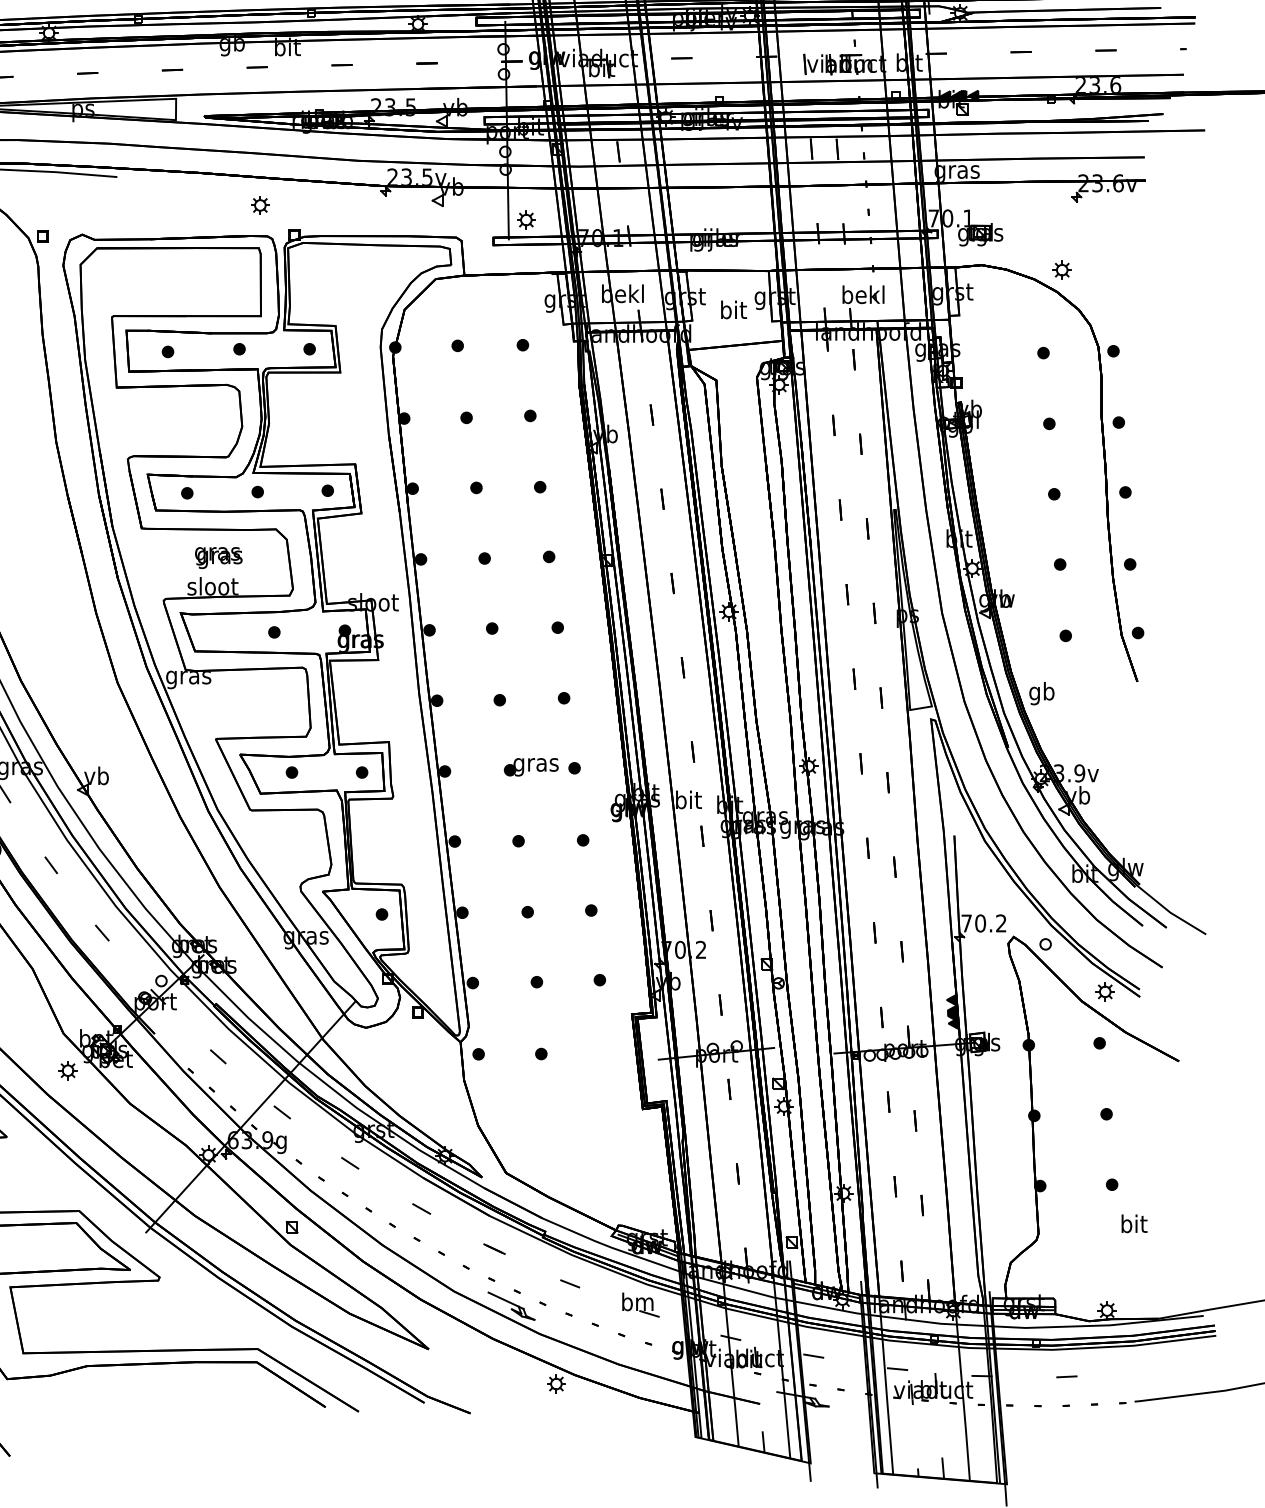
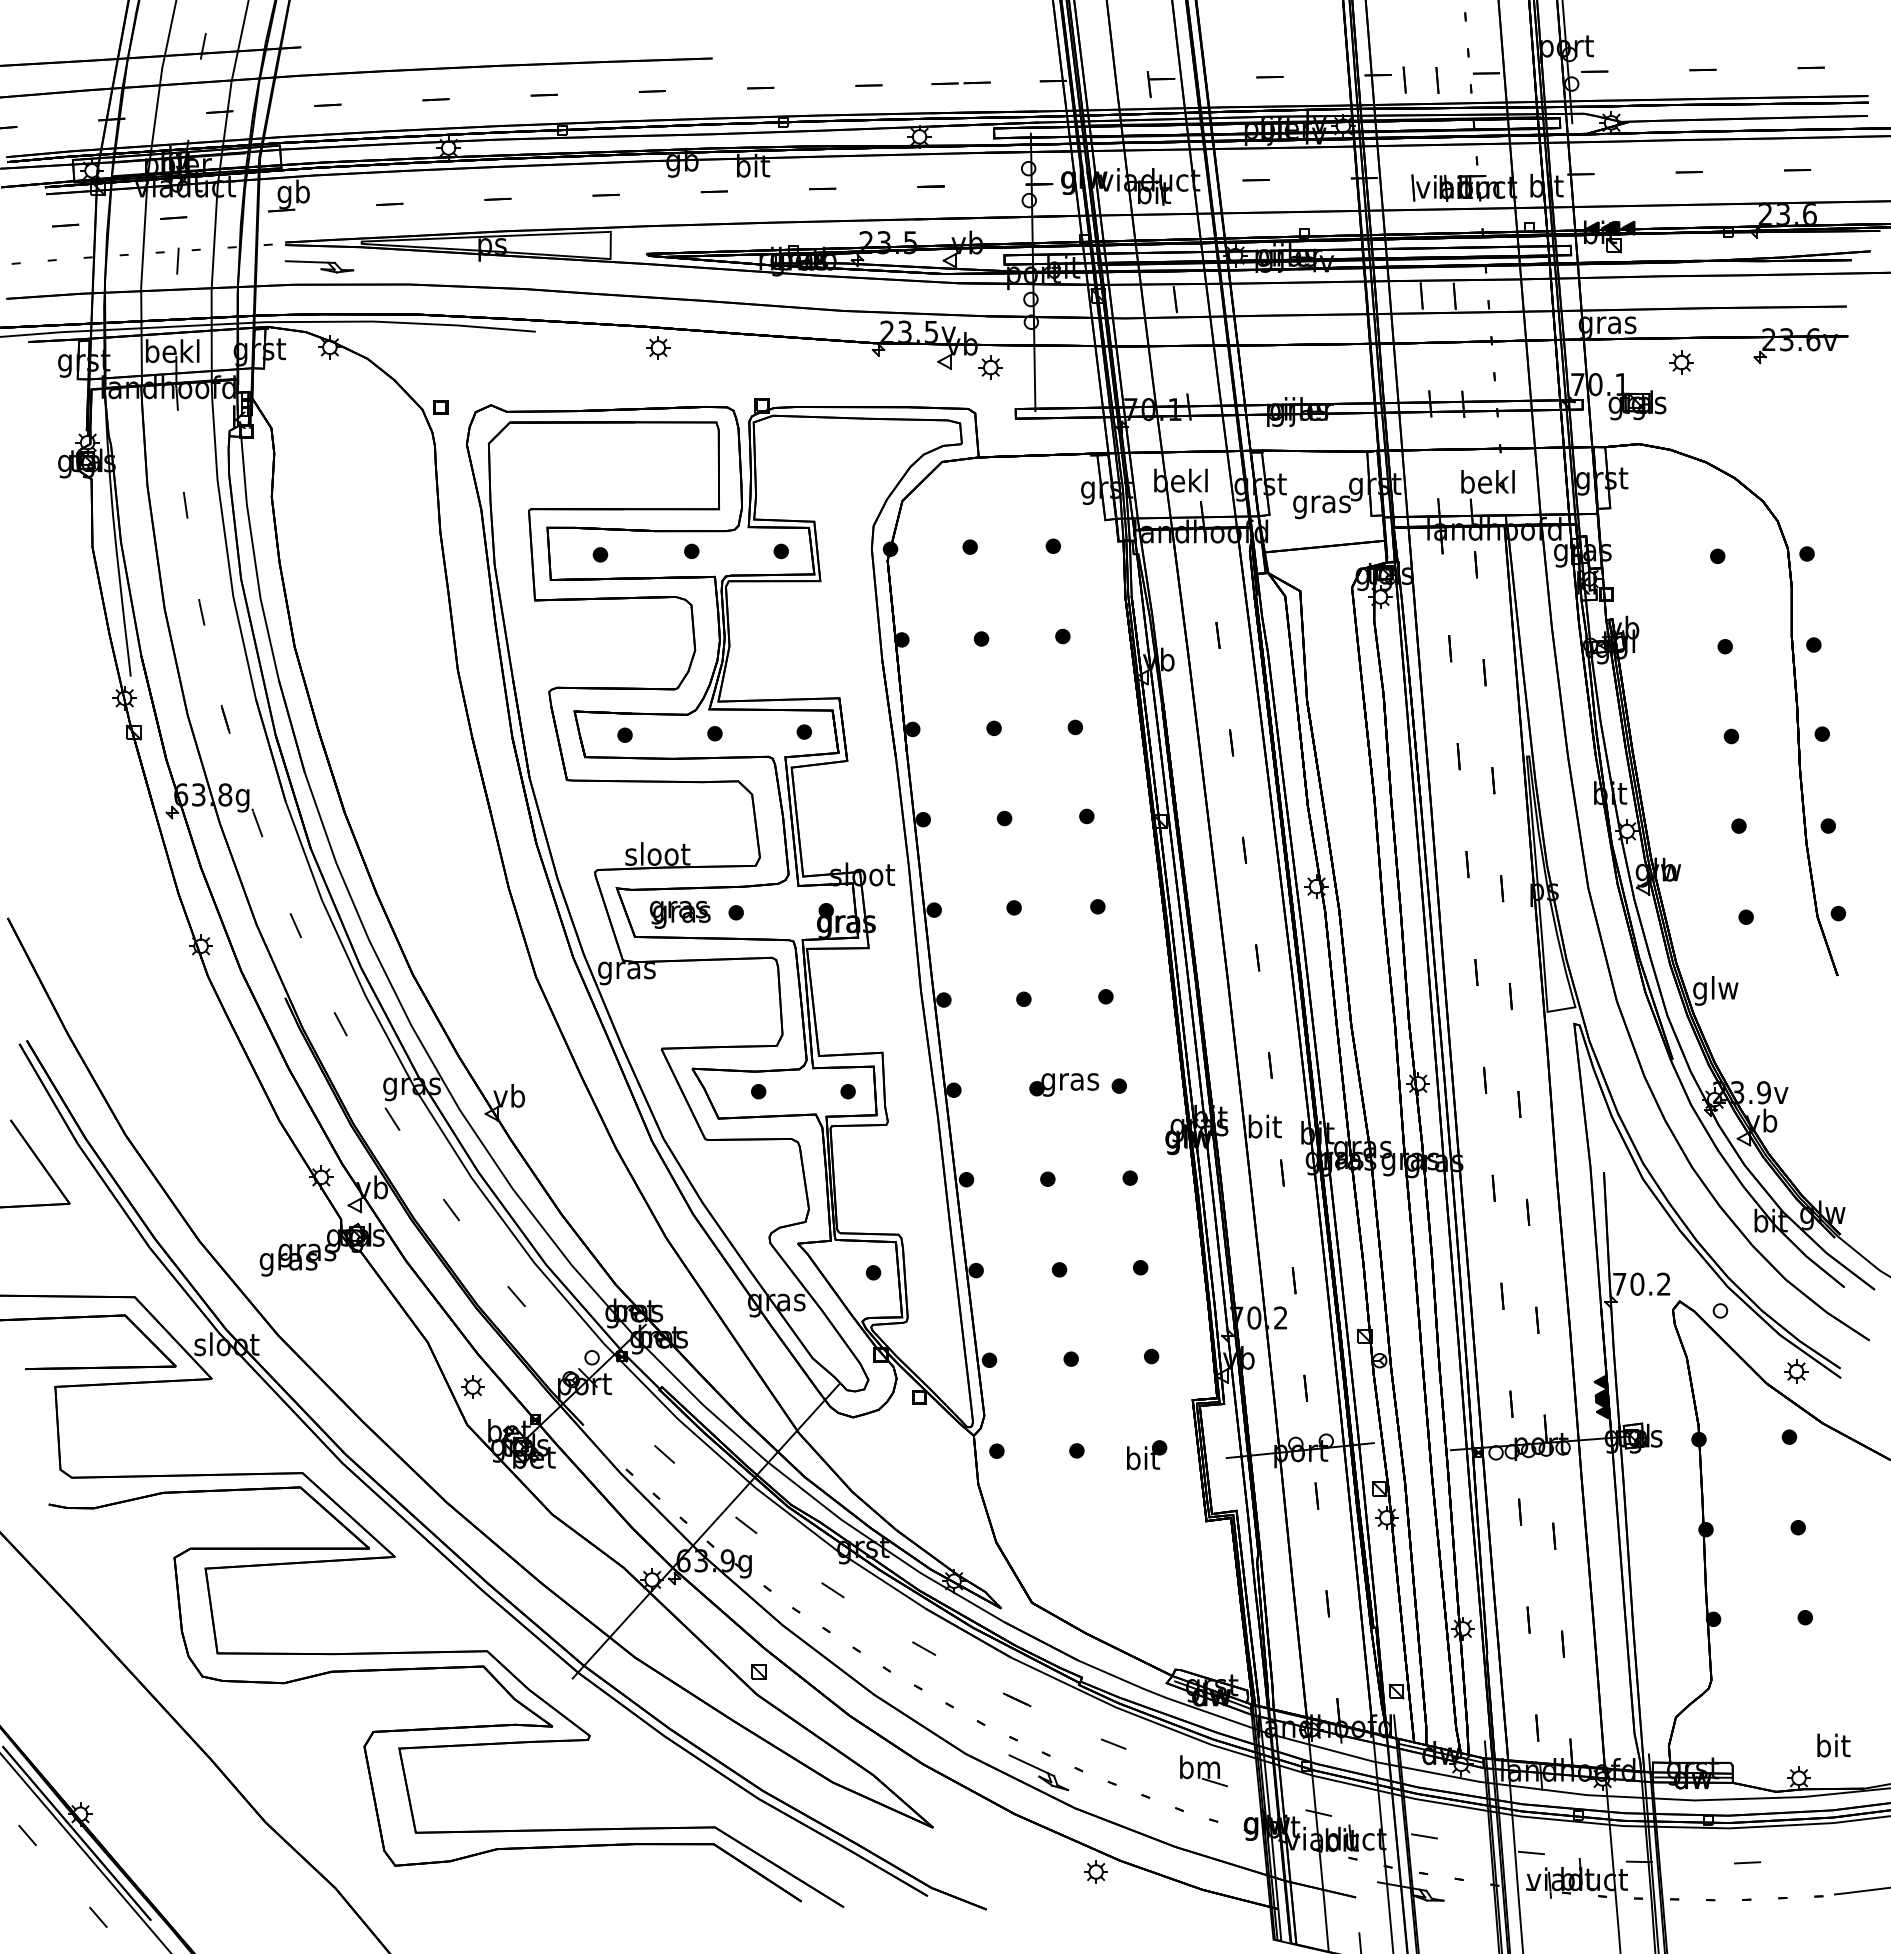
part: (260, 205) -> (658, 347), moved
part: (526, 220) -> (990, 367), moved
part: (1062, 270) -> (1681, 362), moved
text: (733, 312) -> (1321, 504), bit -> gras
text: (218, 557) -> (680, 914), moved
text: (1041, 693) -> (1715, 990), gb -> glw
part: (596, 1057) -> (1147, 1455), added
part: (67, 1070) -> (472, 1386), moved
text: (1134, 1223) -> (1833, 1745), moved

